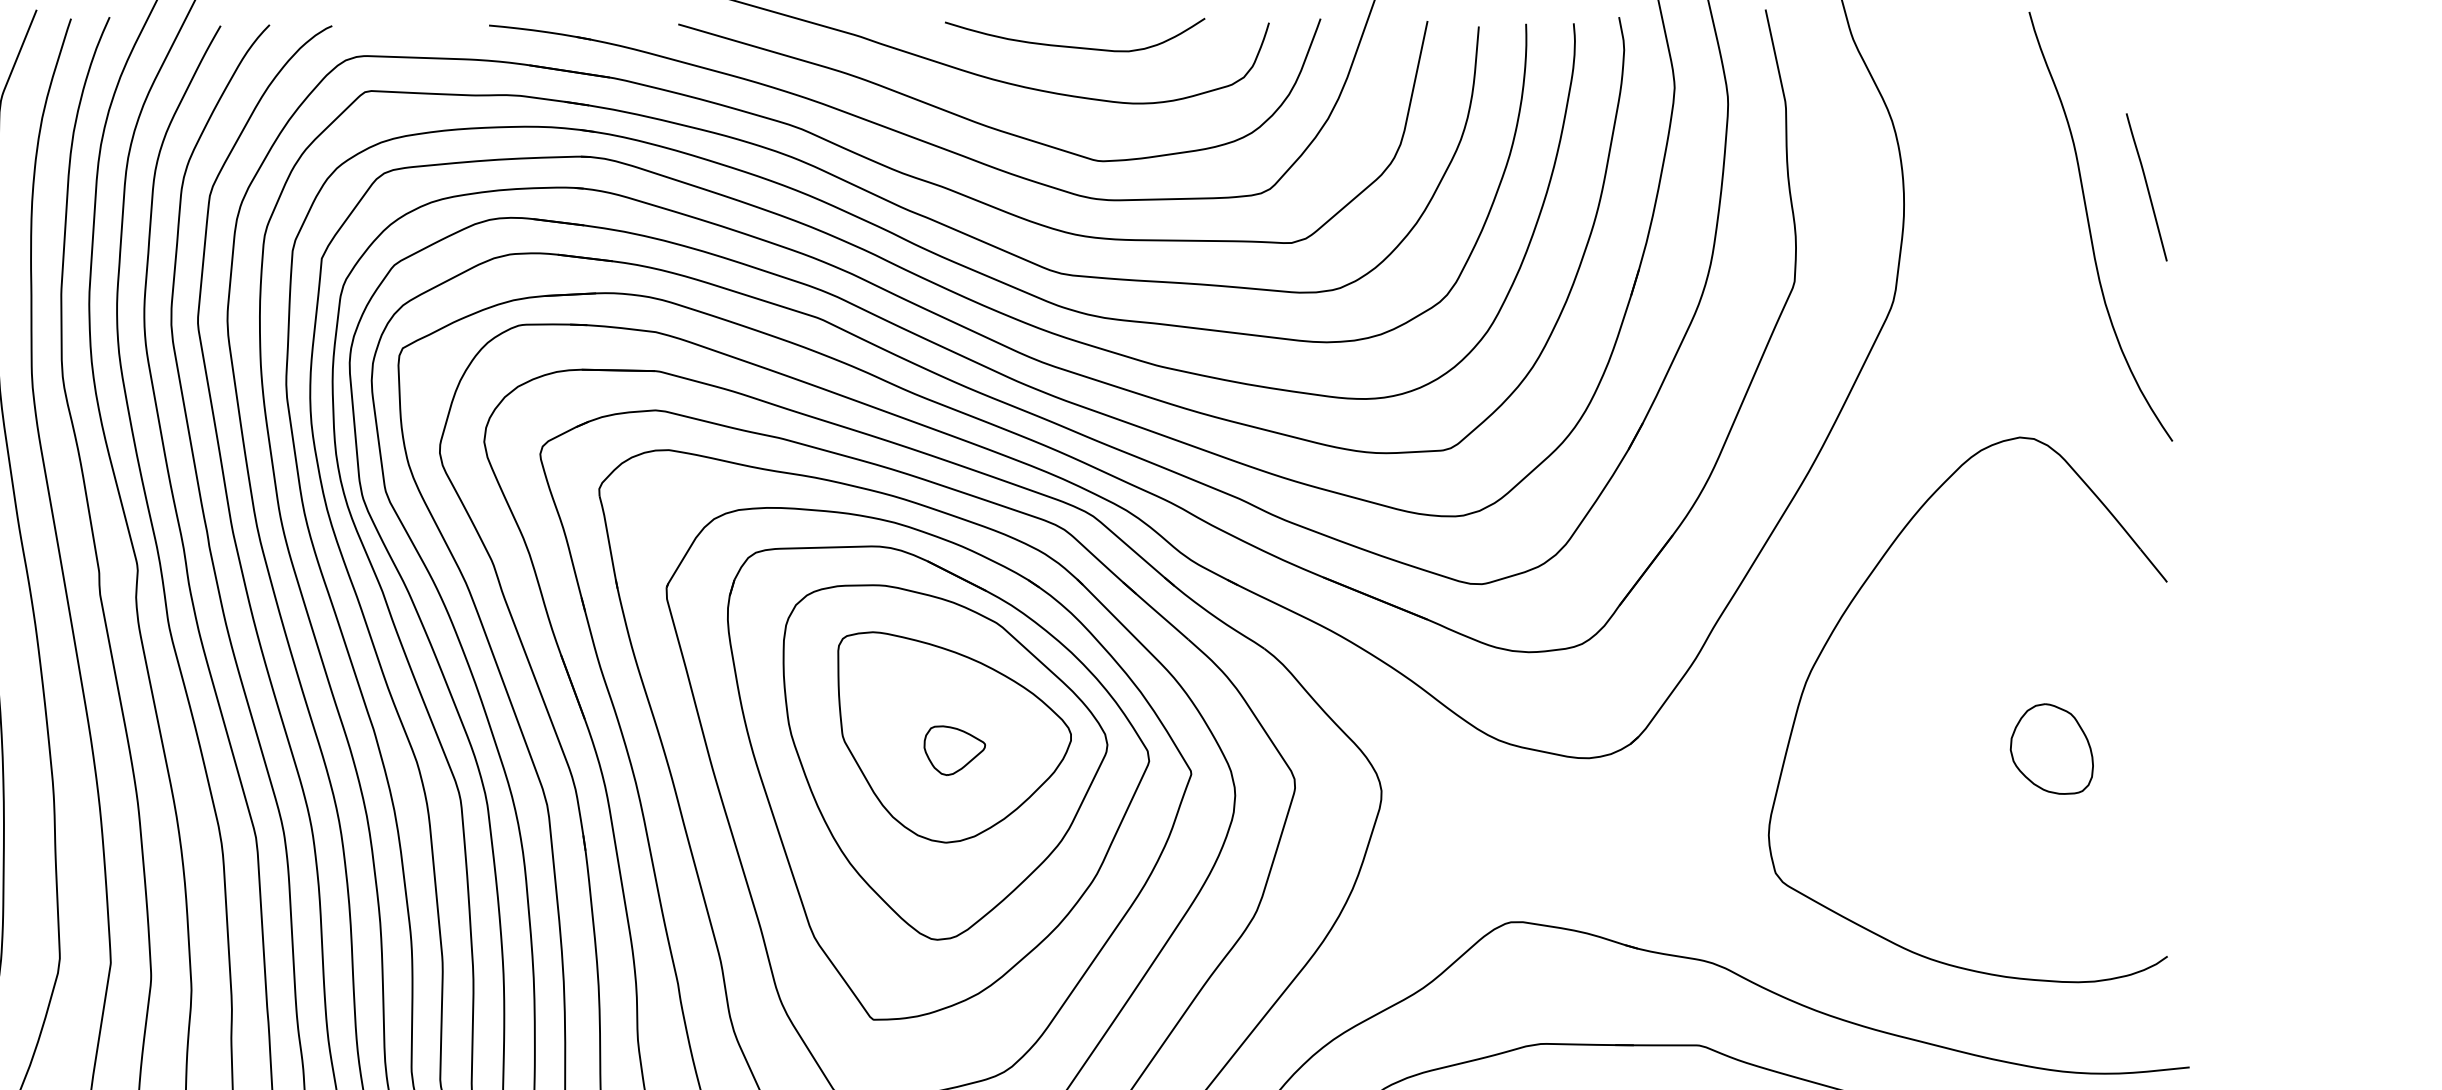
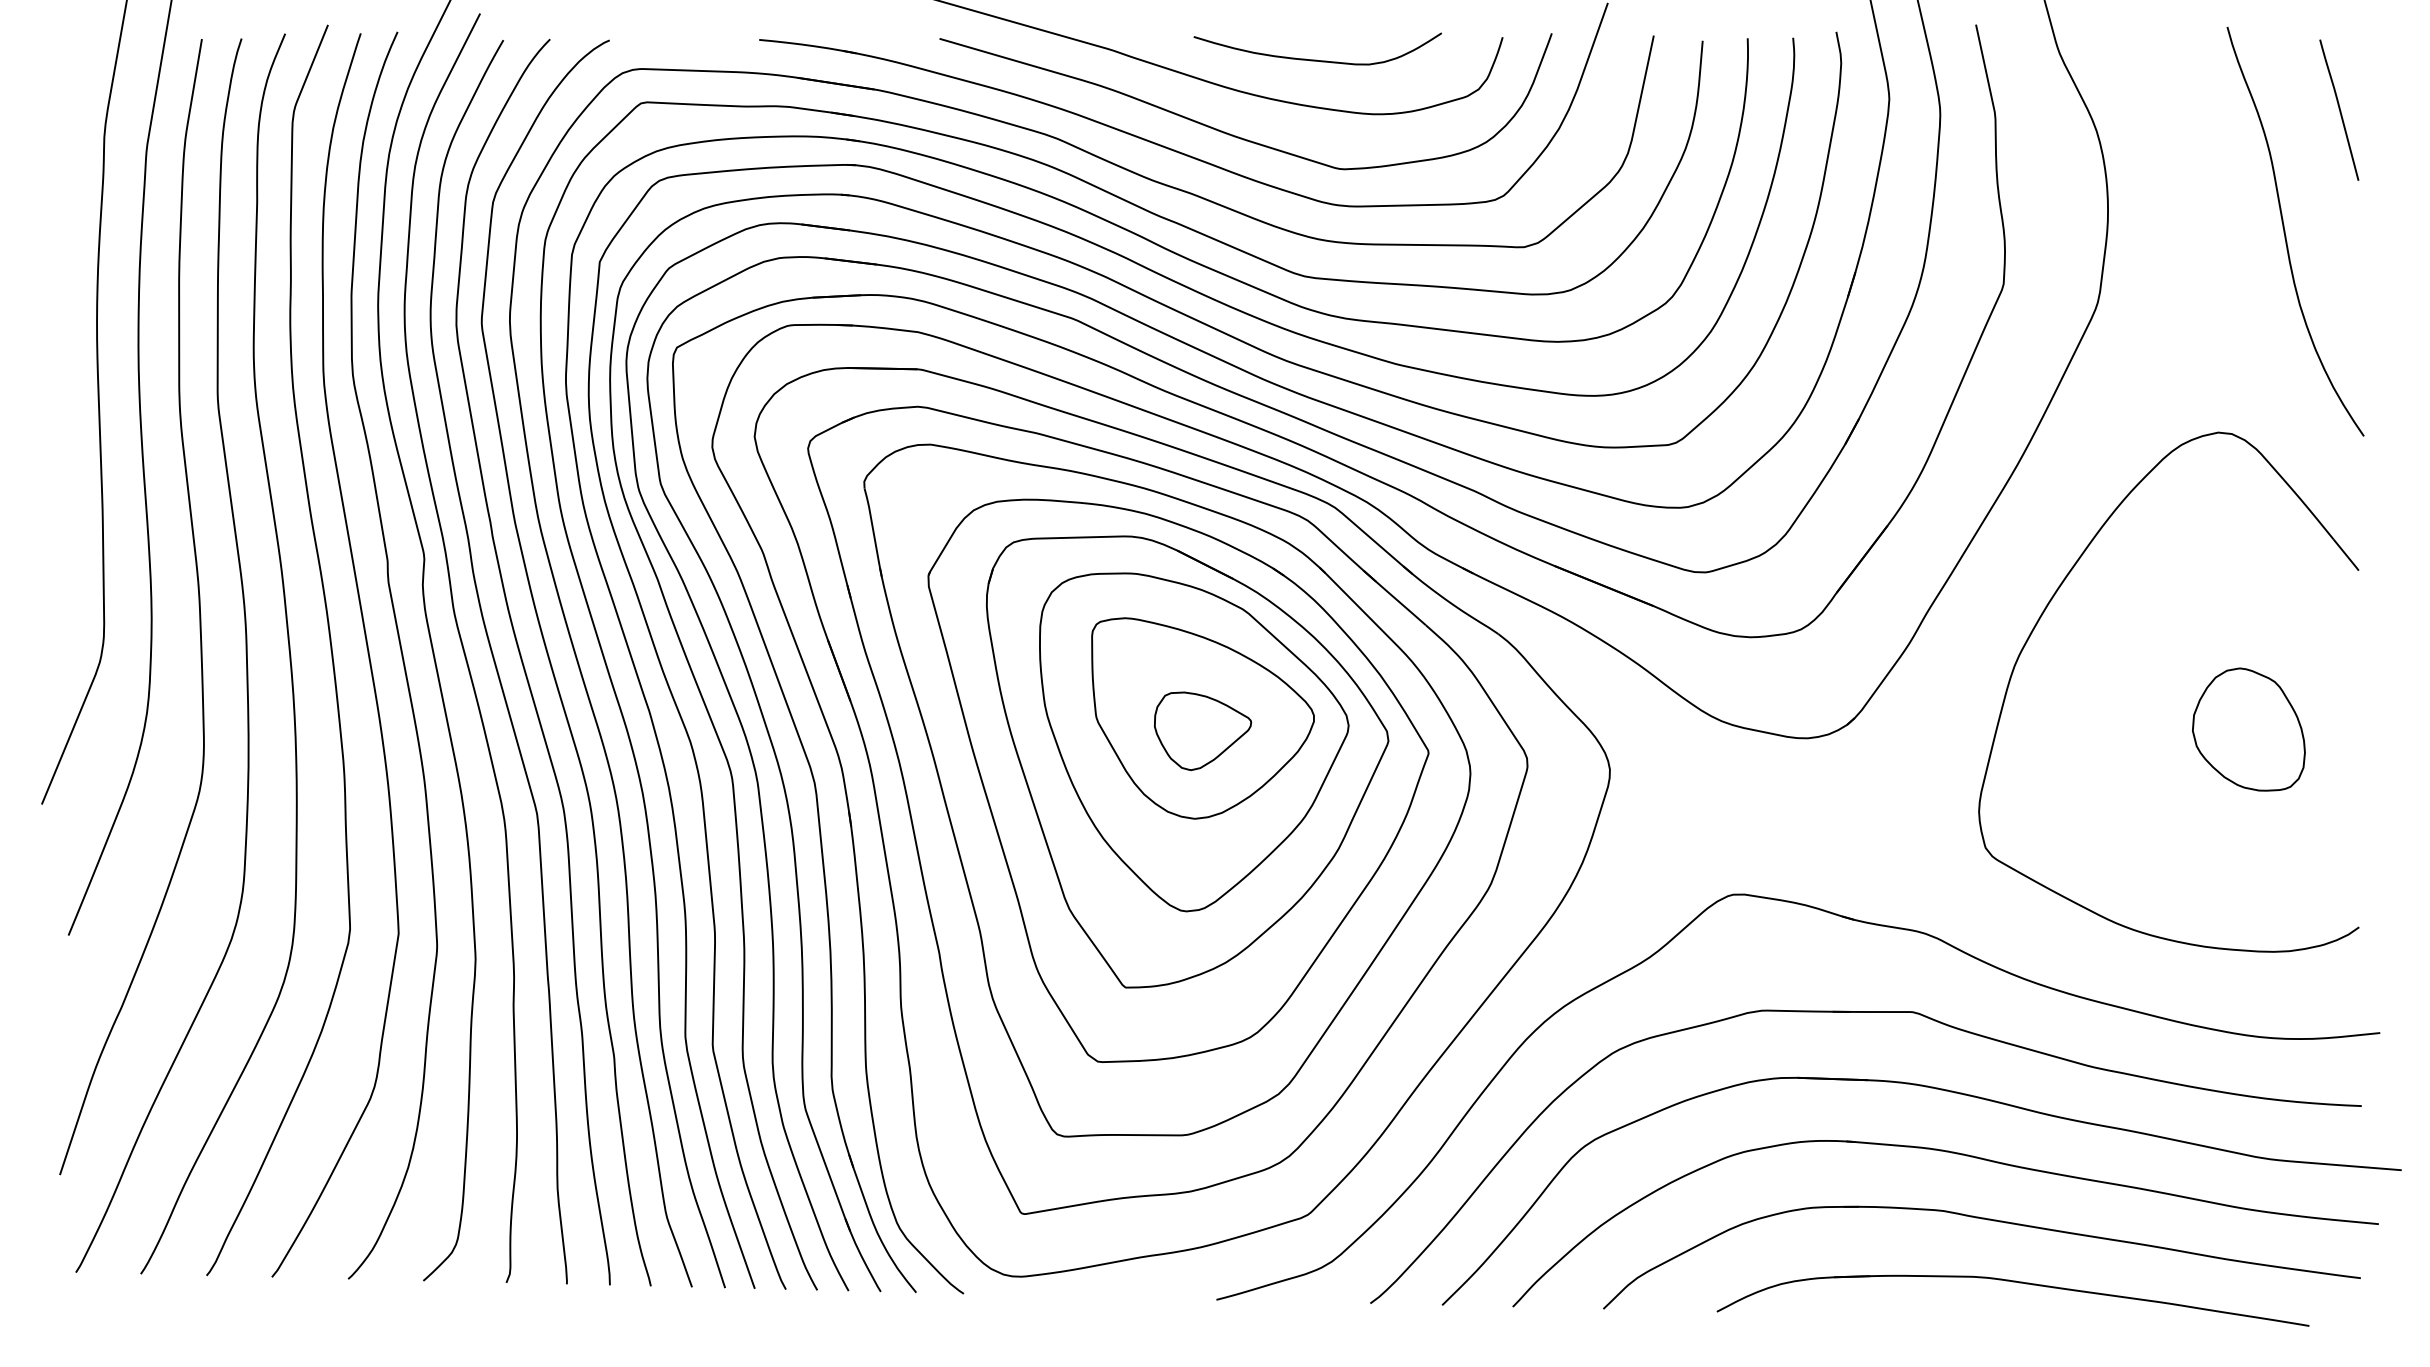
line: (2146, 186) -> (2339, 109), moved
part: (2051, 748) -> (2248, 729), size x1.43
part: (955, 750) -> (1203, 730), size x1.67

